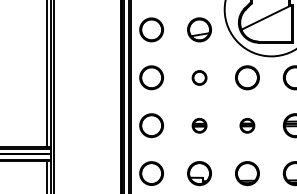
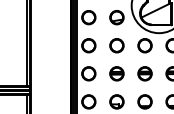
circle: (198, 77) -> (116, 45), size x1.67
part: (198, 125) -> (116, 73), size x1.67
part: (246, 125) -> (144, 73), size x1.67

